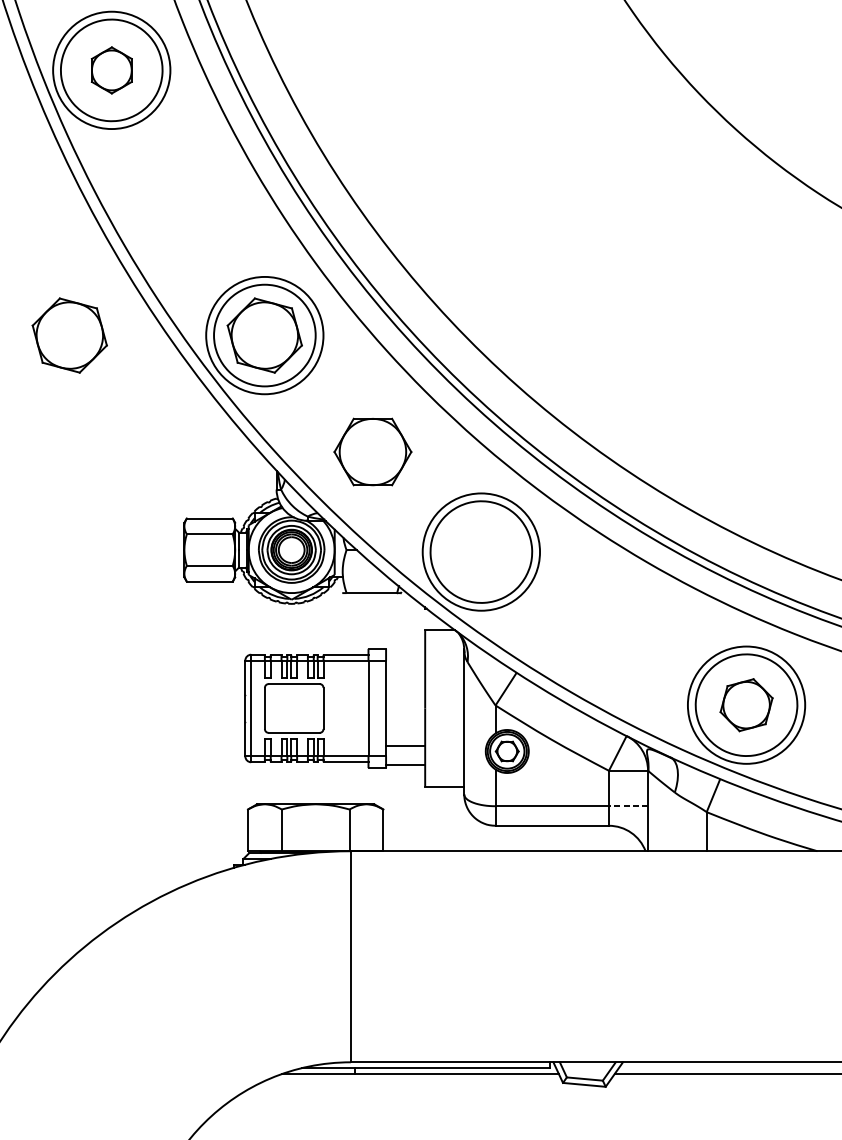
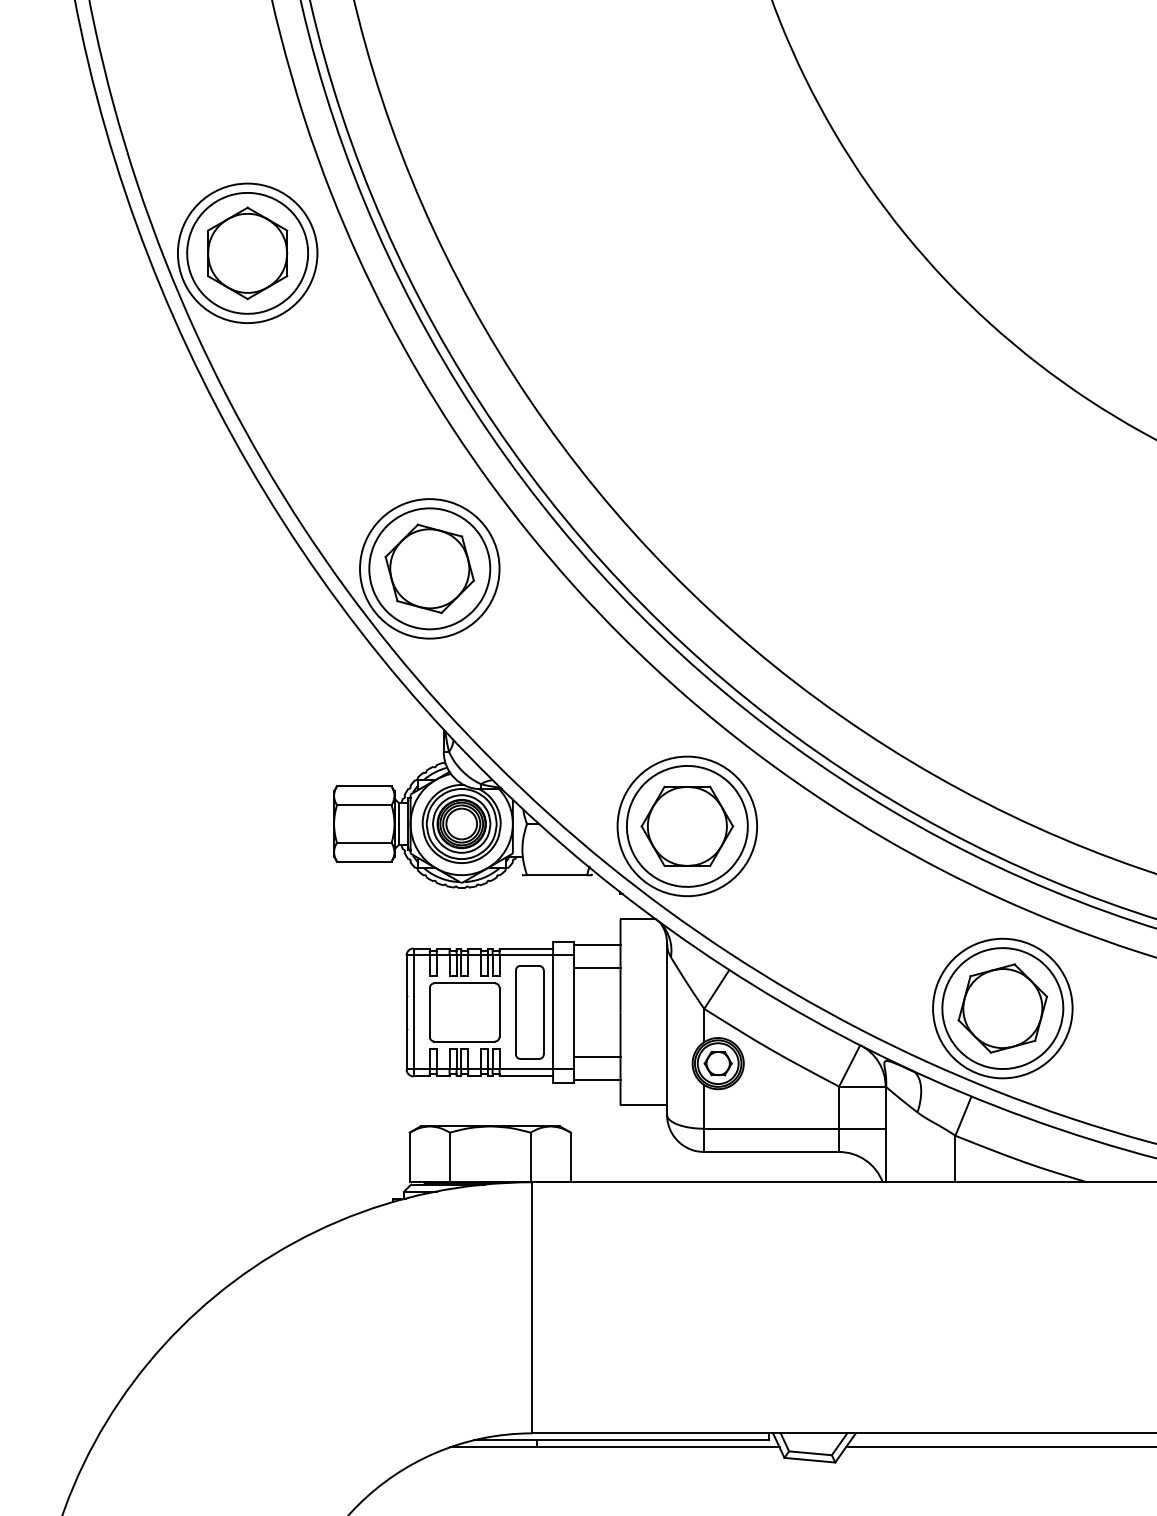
part: (111, 70) -> (247, 253), size x1.67
part: (69, 335) -> (197, 568), removed
part: (373, 451) -> (687, 825), moved
line: (405, 652) -> (597, 945), added
line: (405, 671) -> (597, 968), added
part: (746, 705) -> (1002, 1008), size x1.43
part: (348, 708) -> (529, 1012), added
line: (627, 806) -> (861, 1128), dashed -> solid

